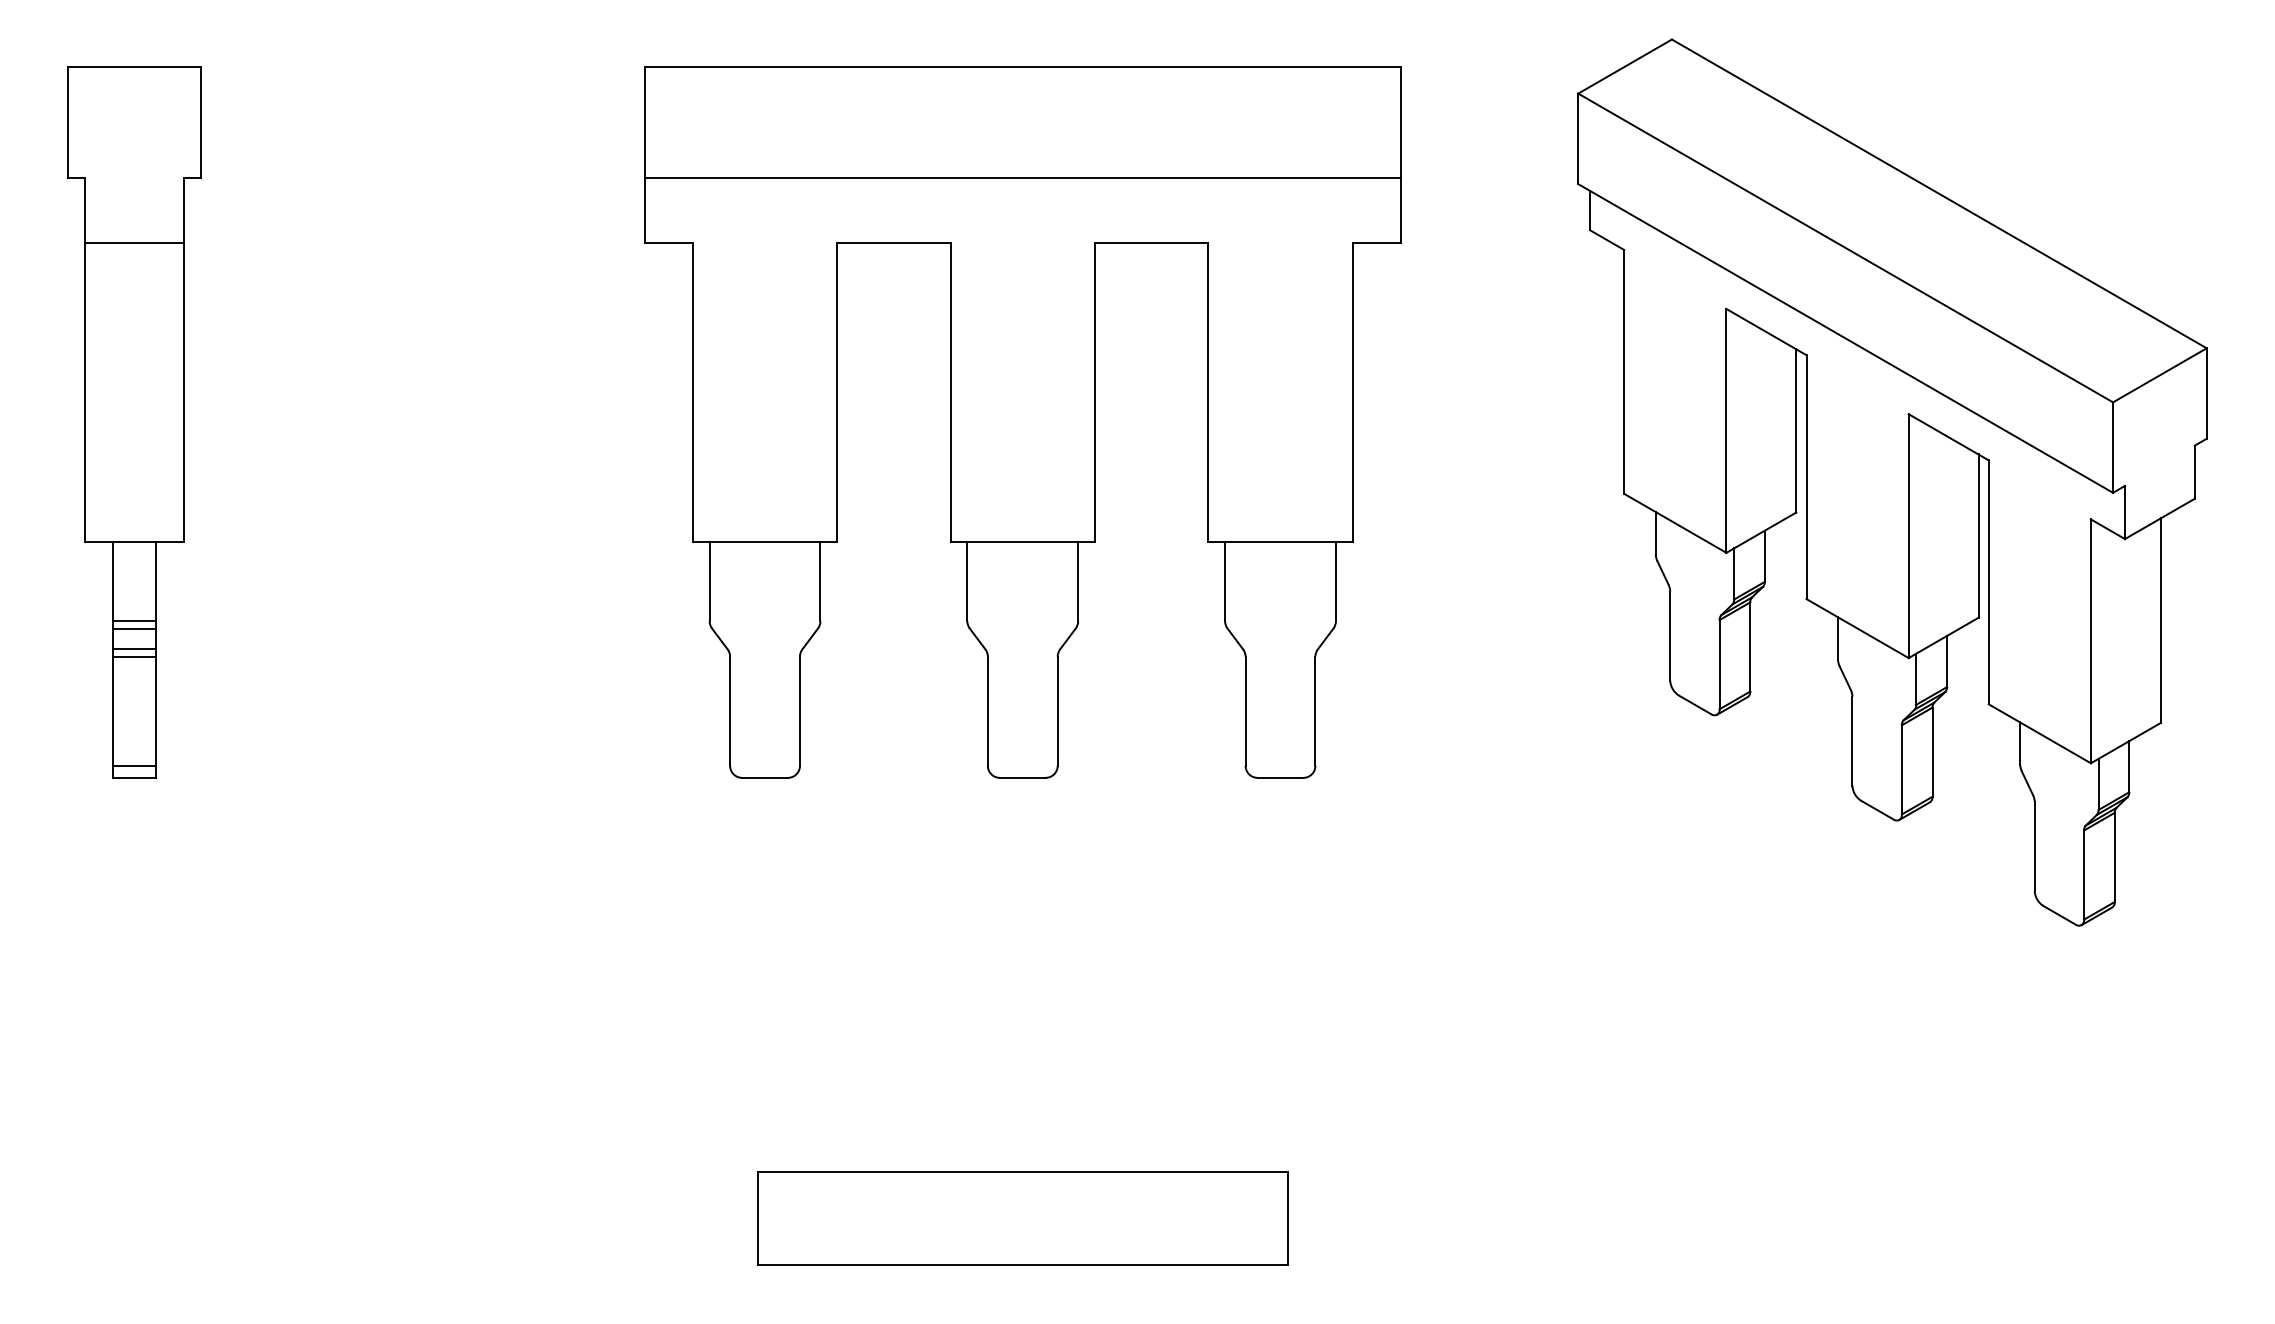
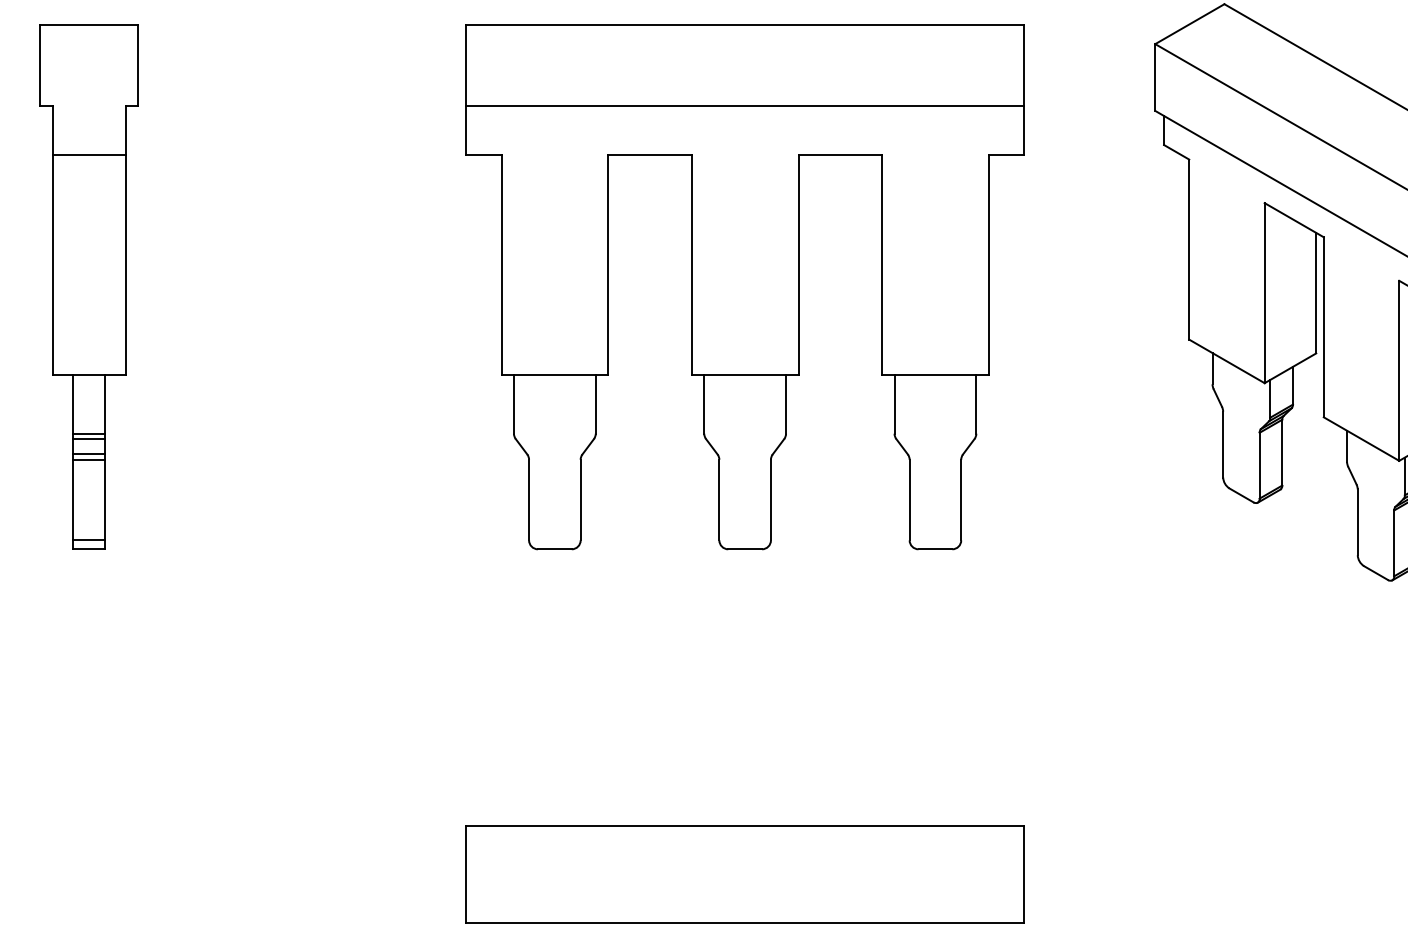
part: (1022, 1217) -> (744, 873), size x1.43

